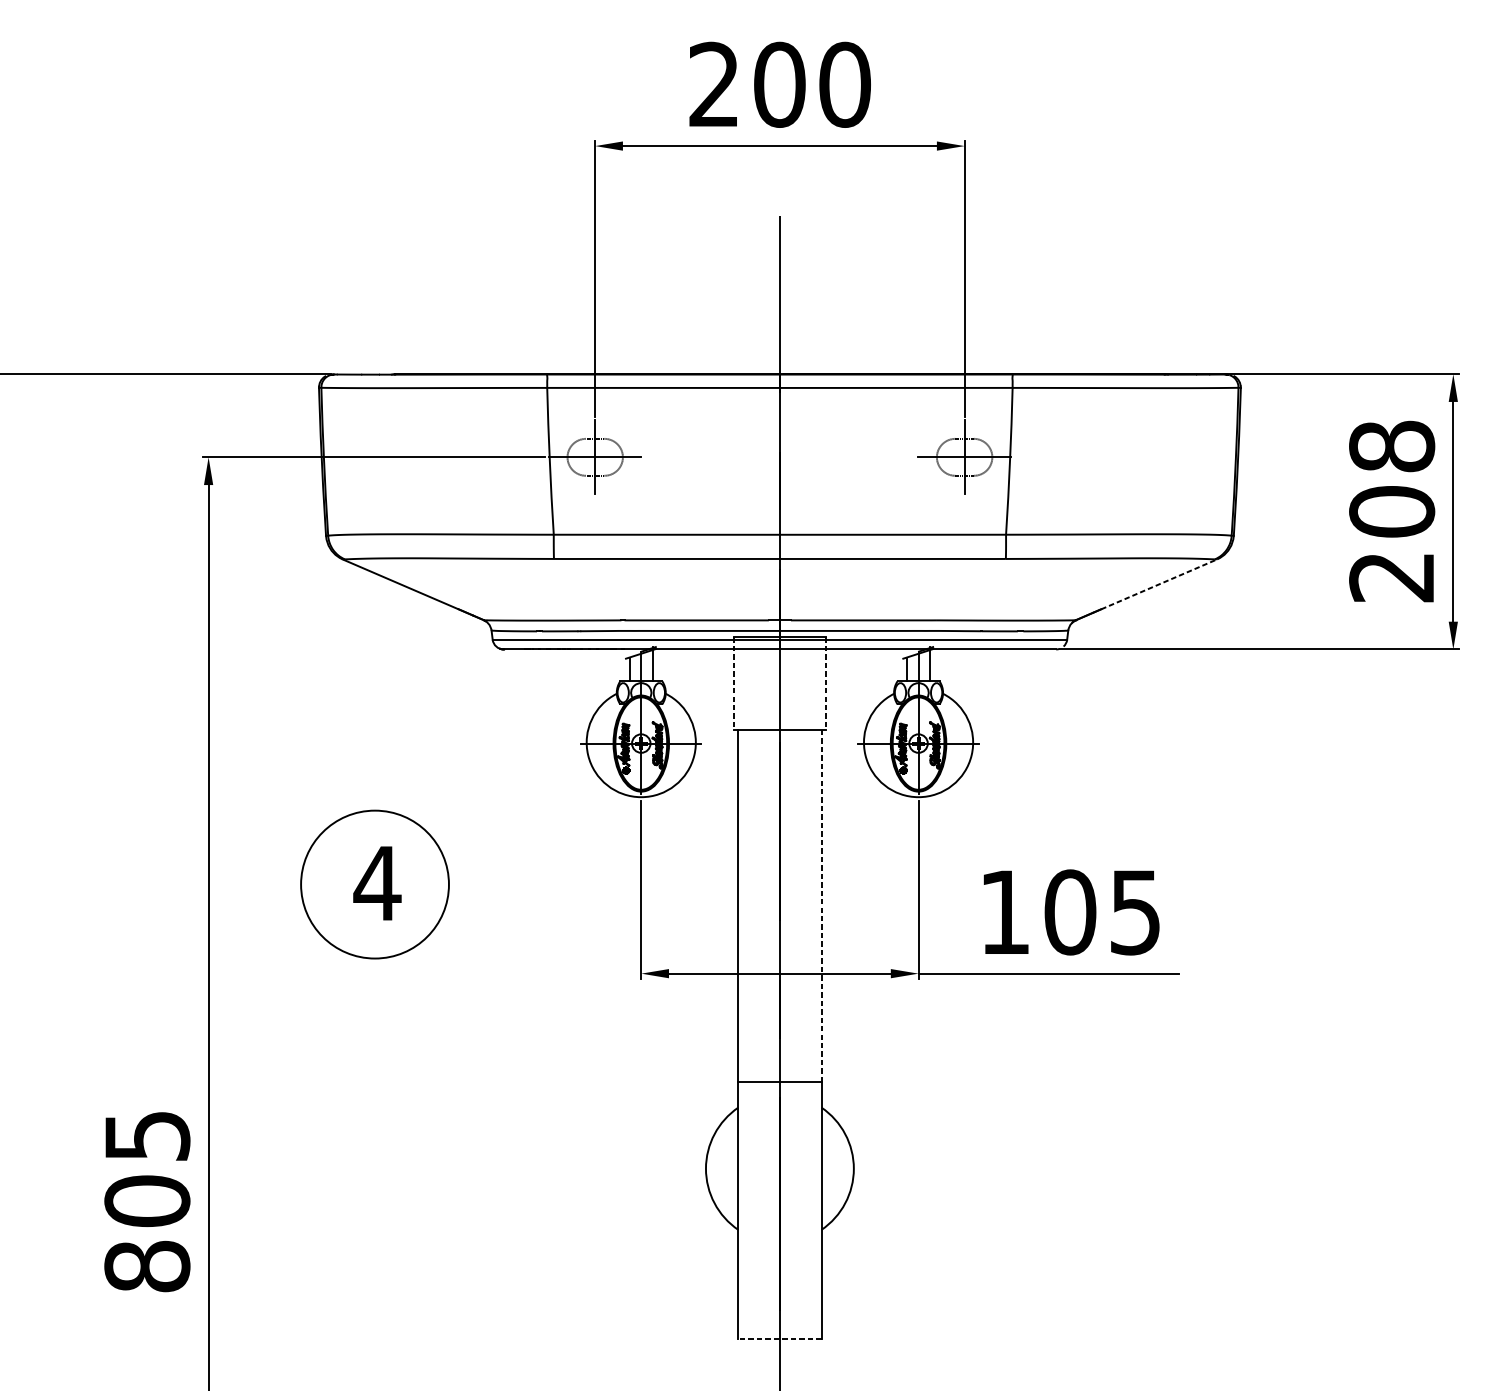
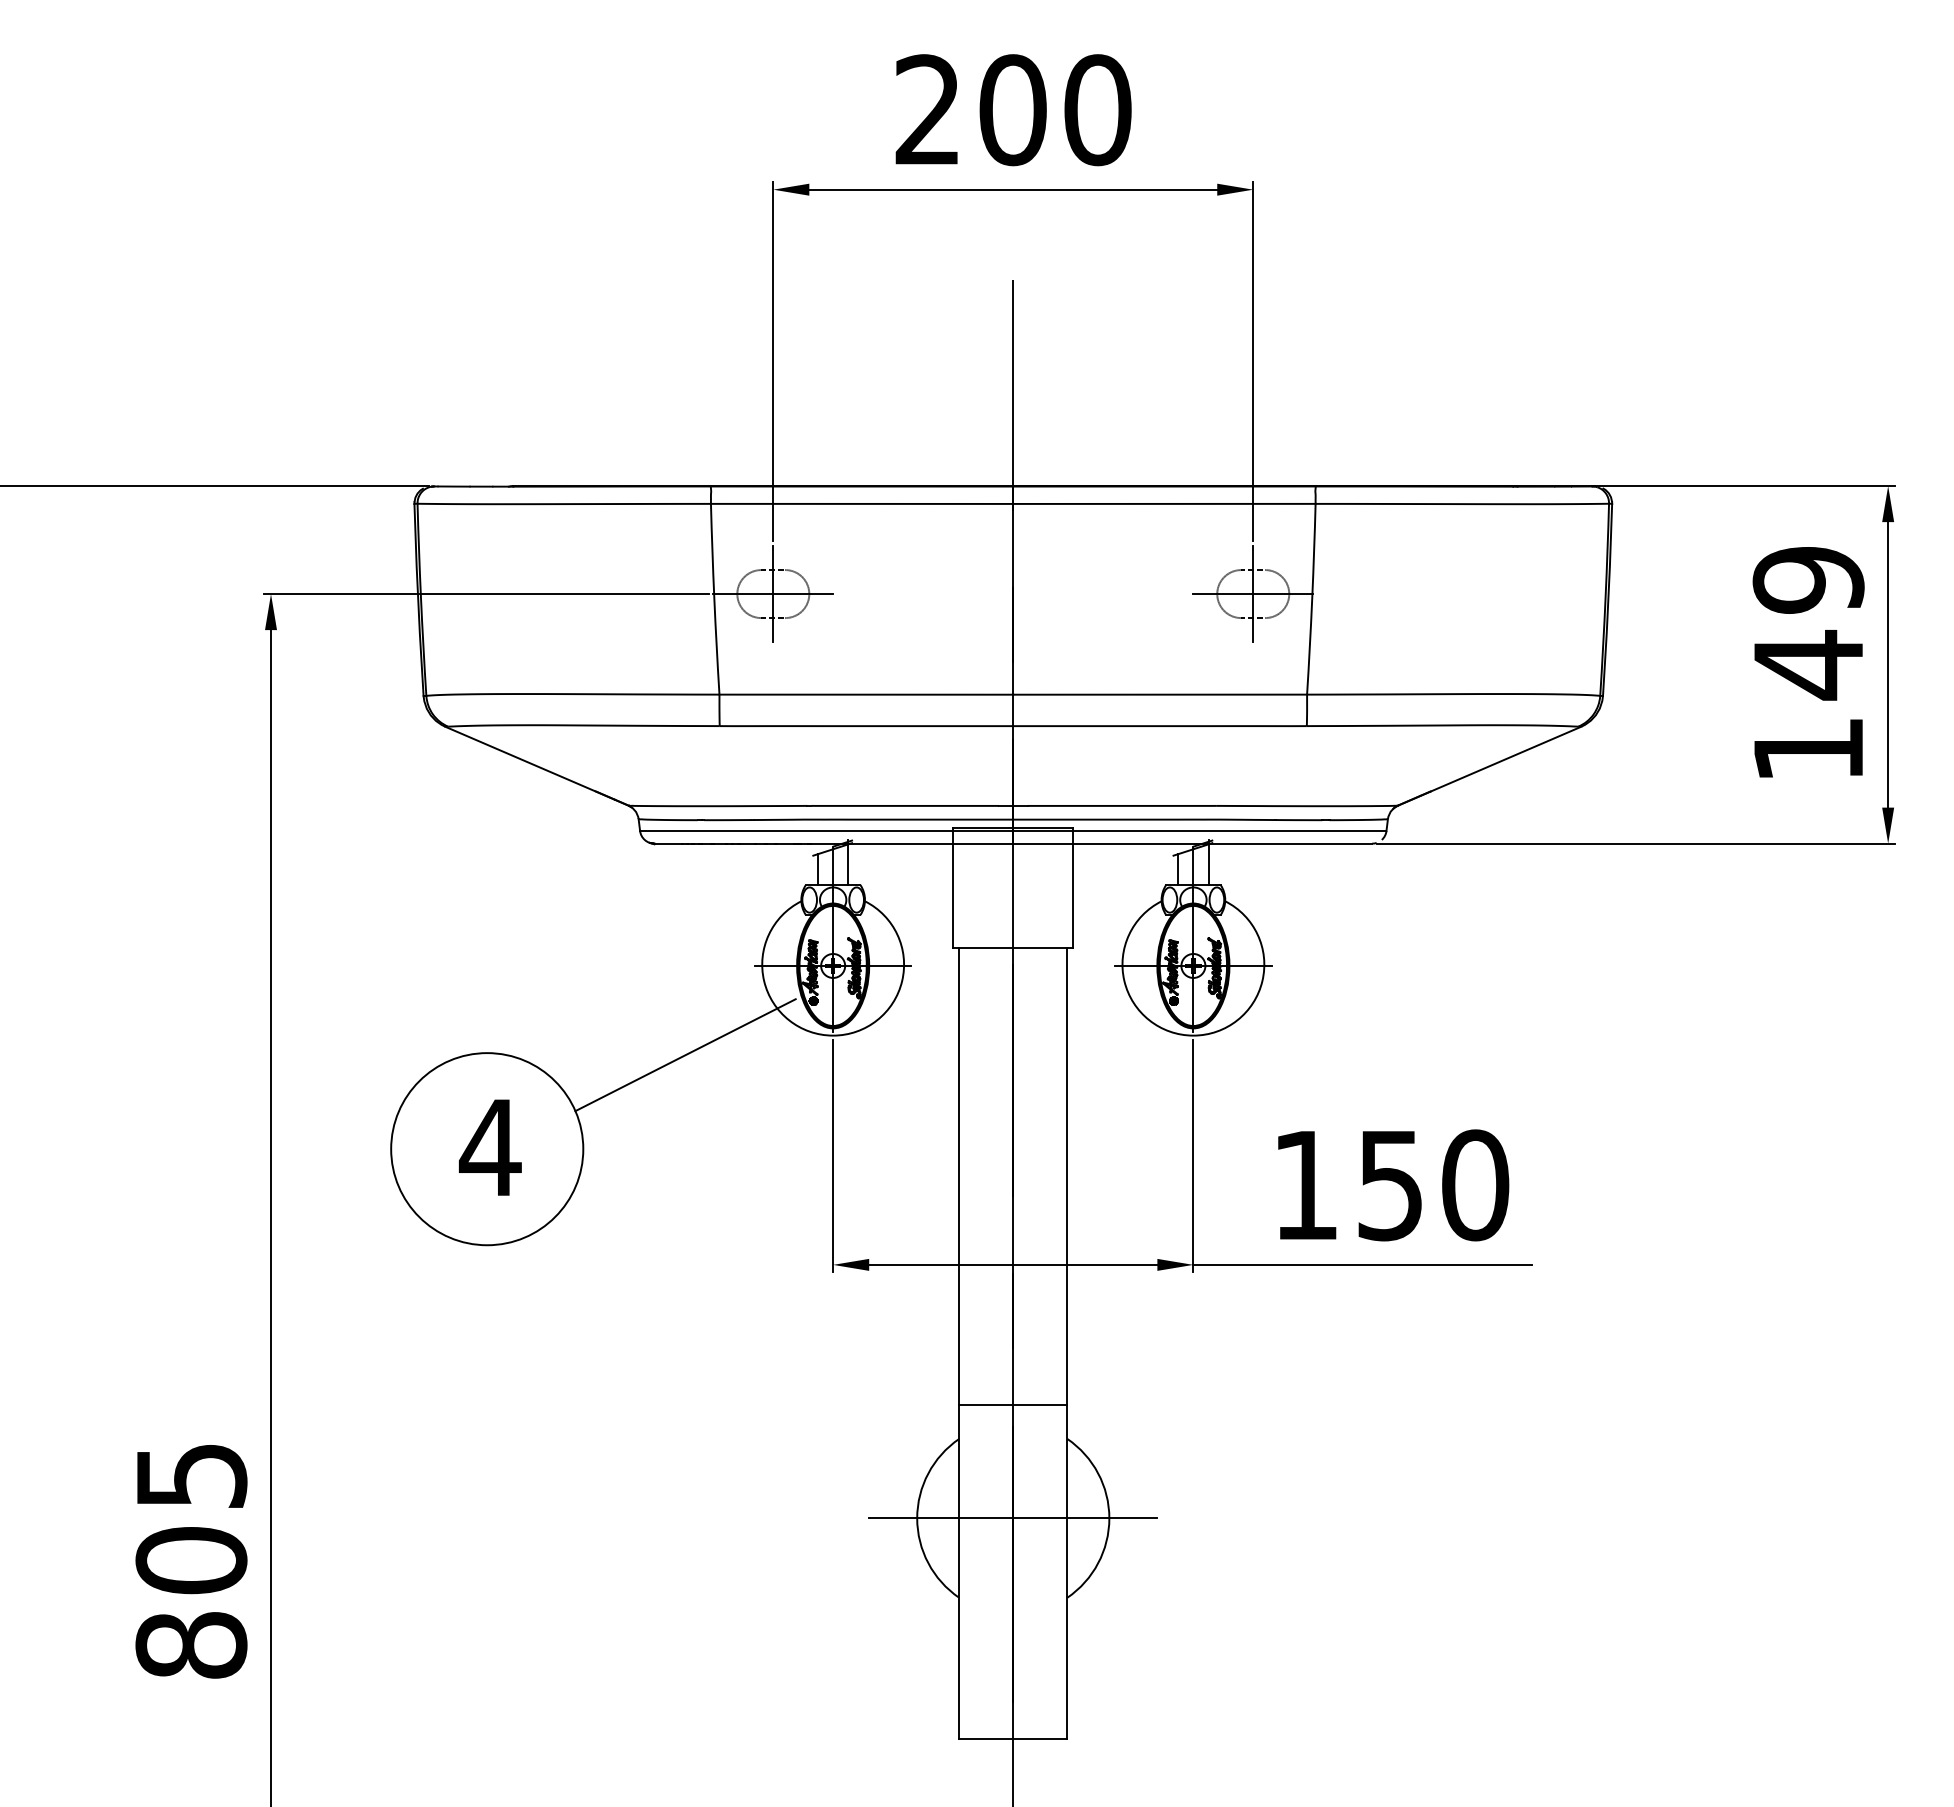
text: (1392, 511) -> (1808, 664), 208 -> 149
line: (1159, 584) -> (1506, 759), dashed -> solid
line: (733, 683) -> (953, 888), dashed -> solid
line: (826, 683) -> (1073, 888), dashed -> solid
line: (527, 812) -> (685, 1055), added
line: (821, 905) -> (1067, 1176), dashed -> solid
text: (1103, 912) -> (1433, 1185), 105 -> 150
line: (780, 1168) -> (1013, 1518), added
line: (779, 1338) -> (1012, 1739), dashed -> solid

